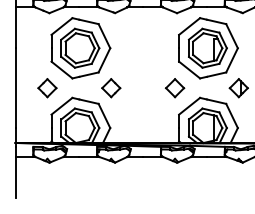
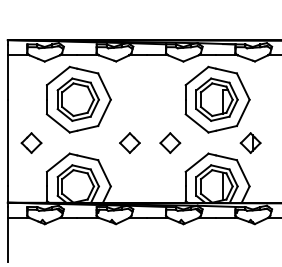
part: (47, 87) -> (31, 142), moved
part: (110, 87) -> (129, 142), moved
part: (175, 87) -> (170, 142), moved

